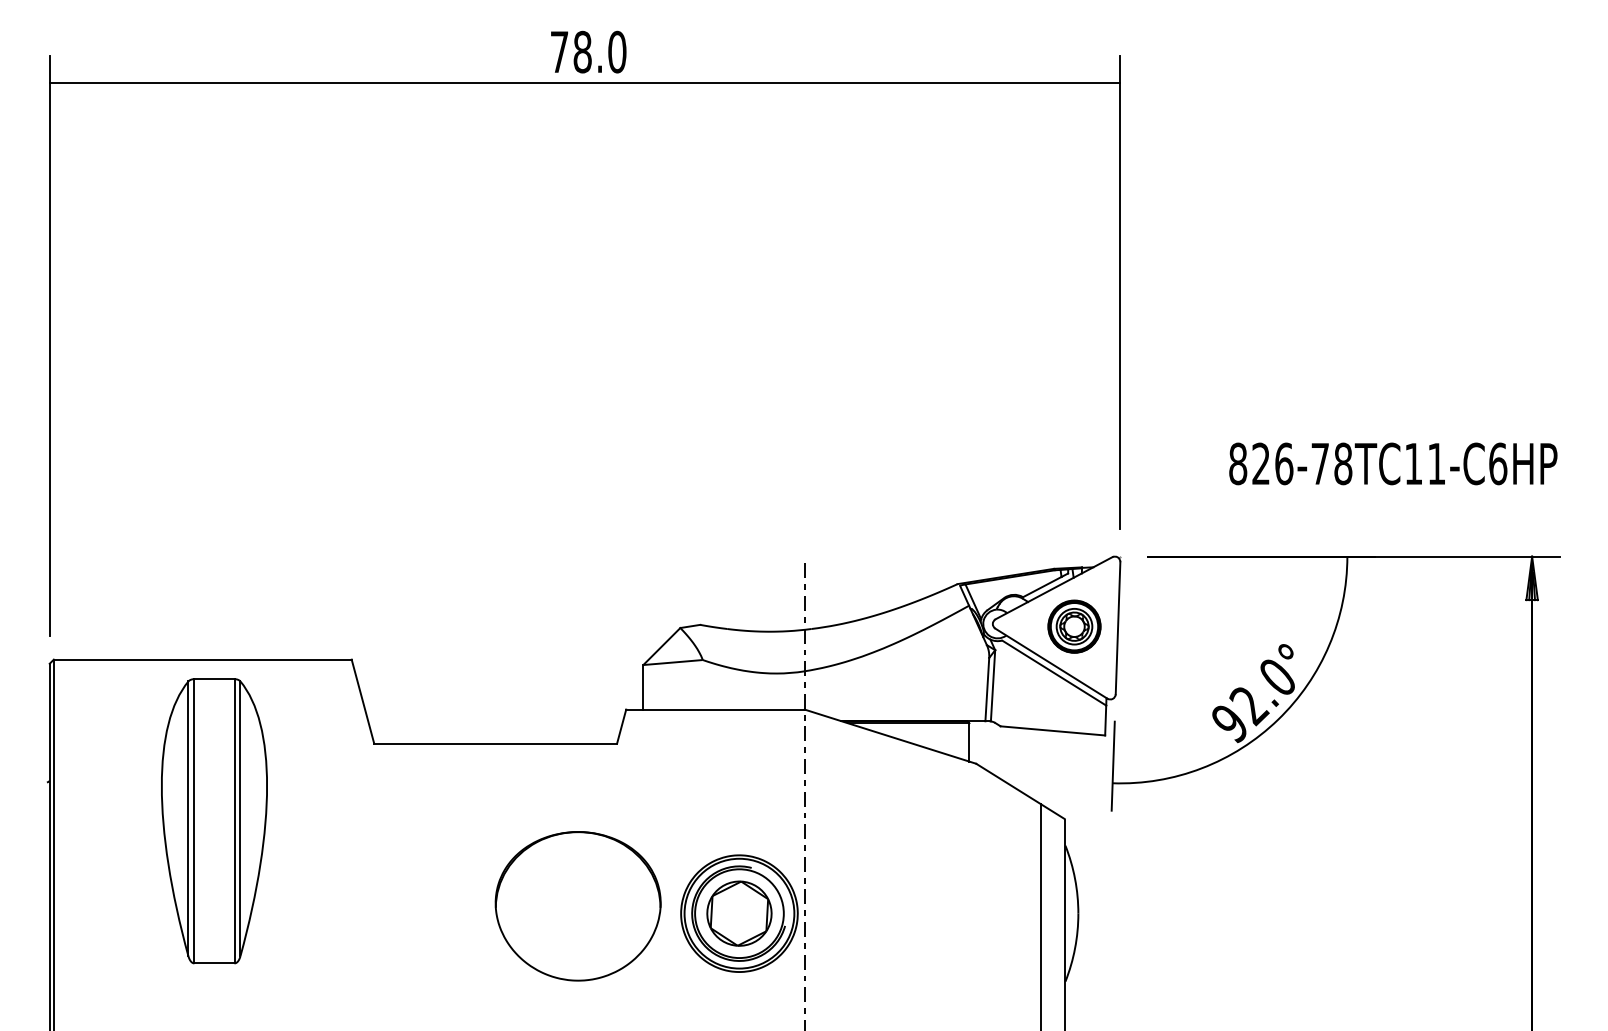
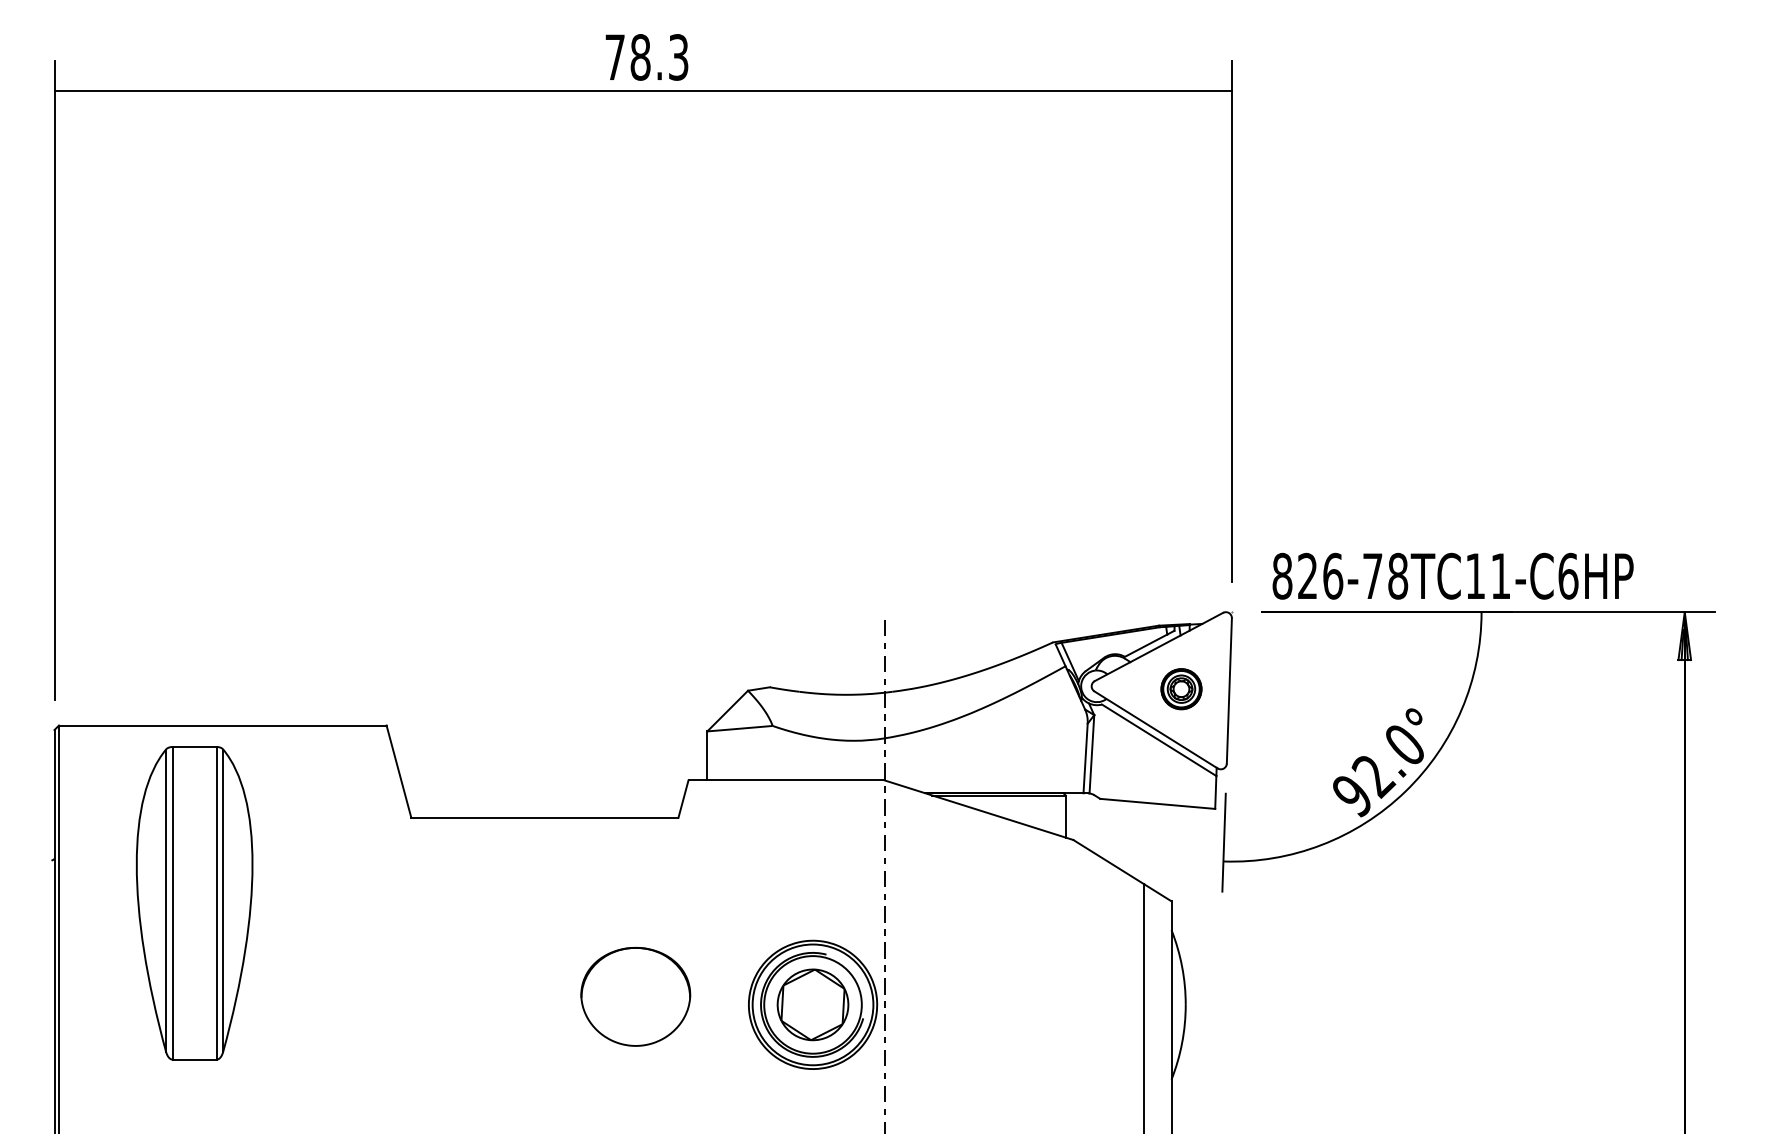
text: (617, 52) -> (678, 57), 78.0 -> 78.3
text: (1392, 463) -> (1452, 575), moved
part: (1074, 625) -> (1181, 688), size x0.7
part: (214, 821) -> (194, 903), moved
part: (578, 906) -> (635, 996), size x0.6

